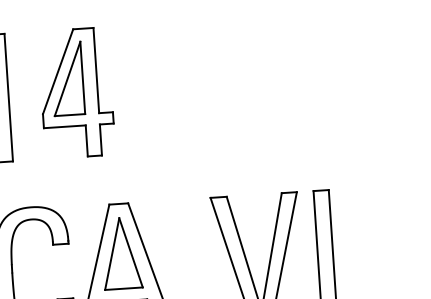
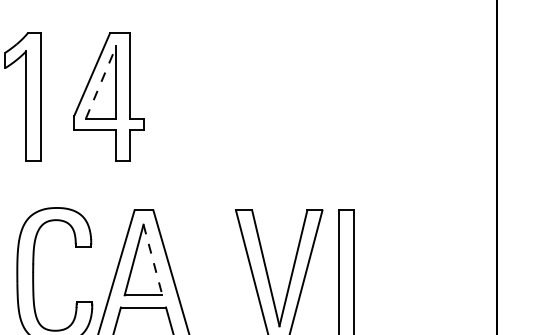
line: (67, 78) -> (101, 81), solid -> dashed
line: (130, 253) -> (152, 260), solid -> dashed

